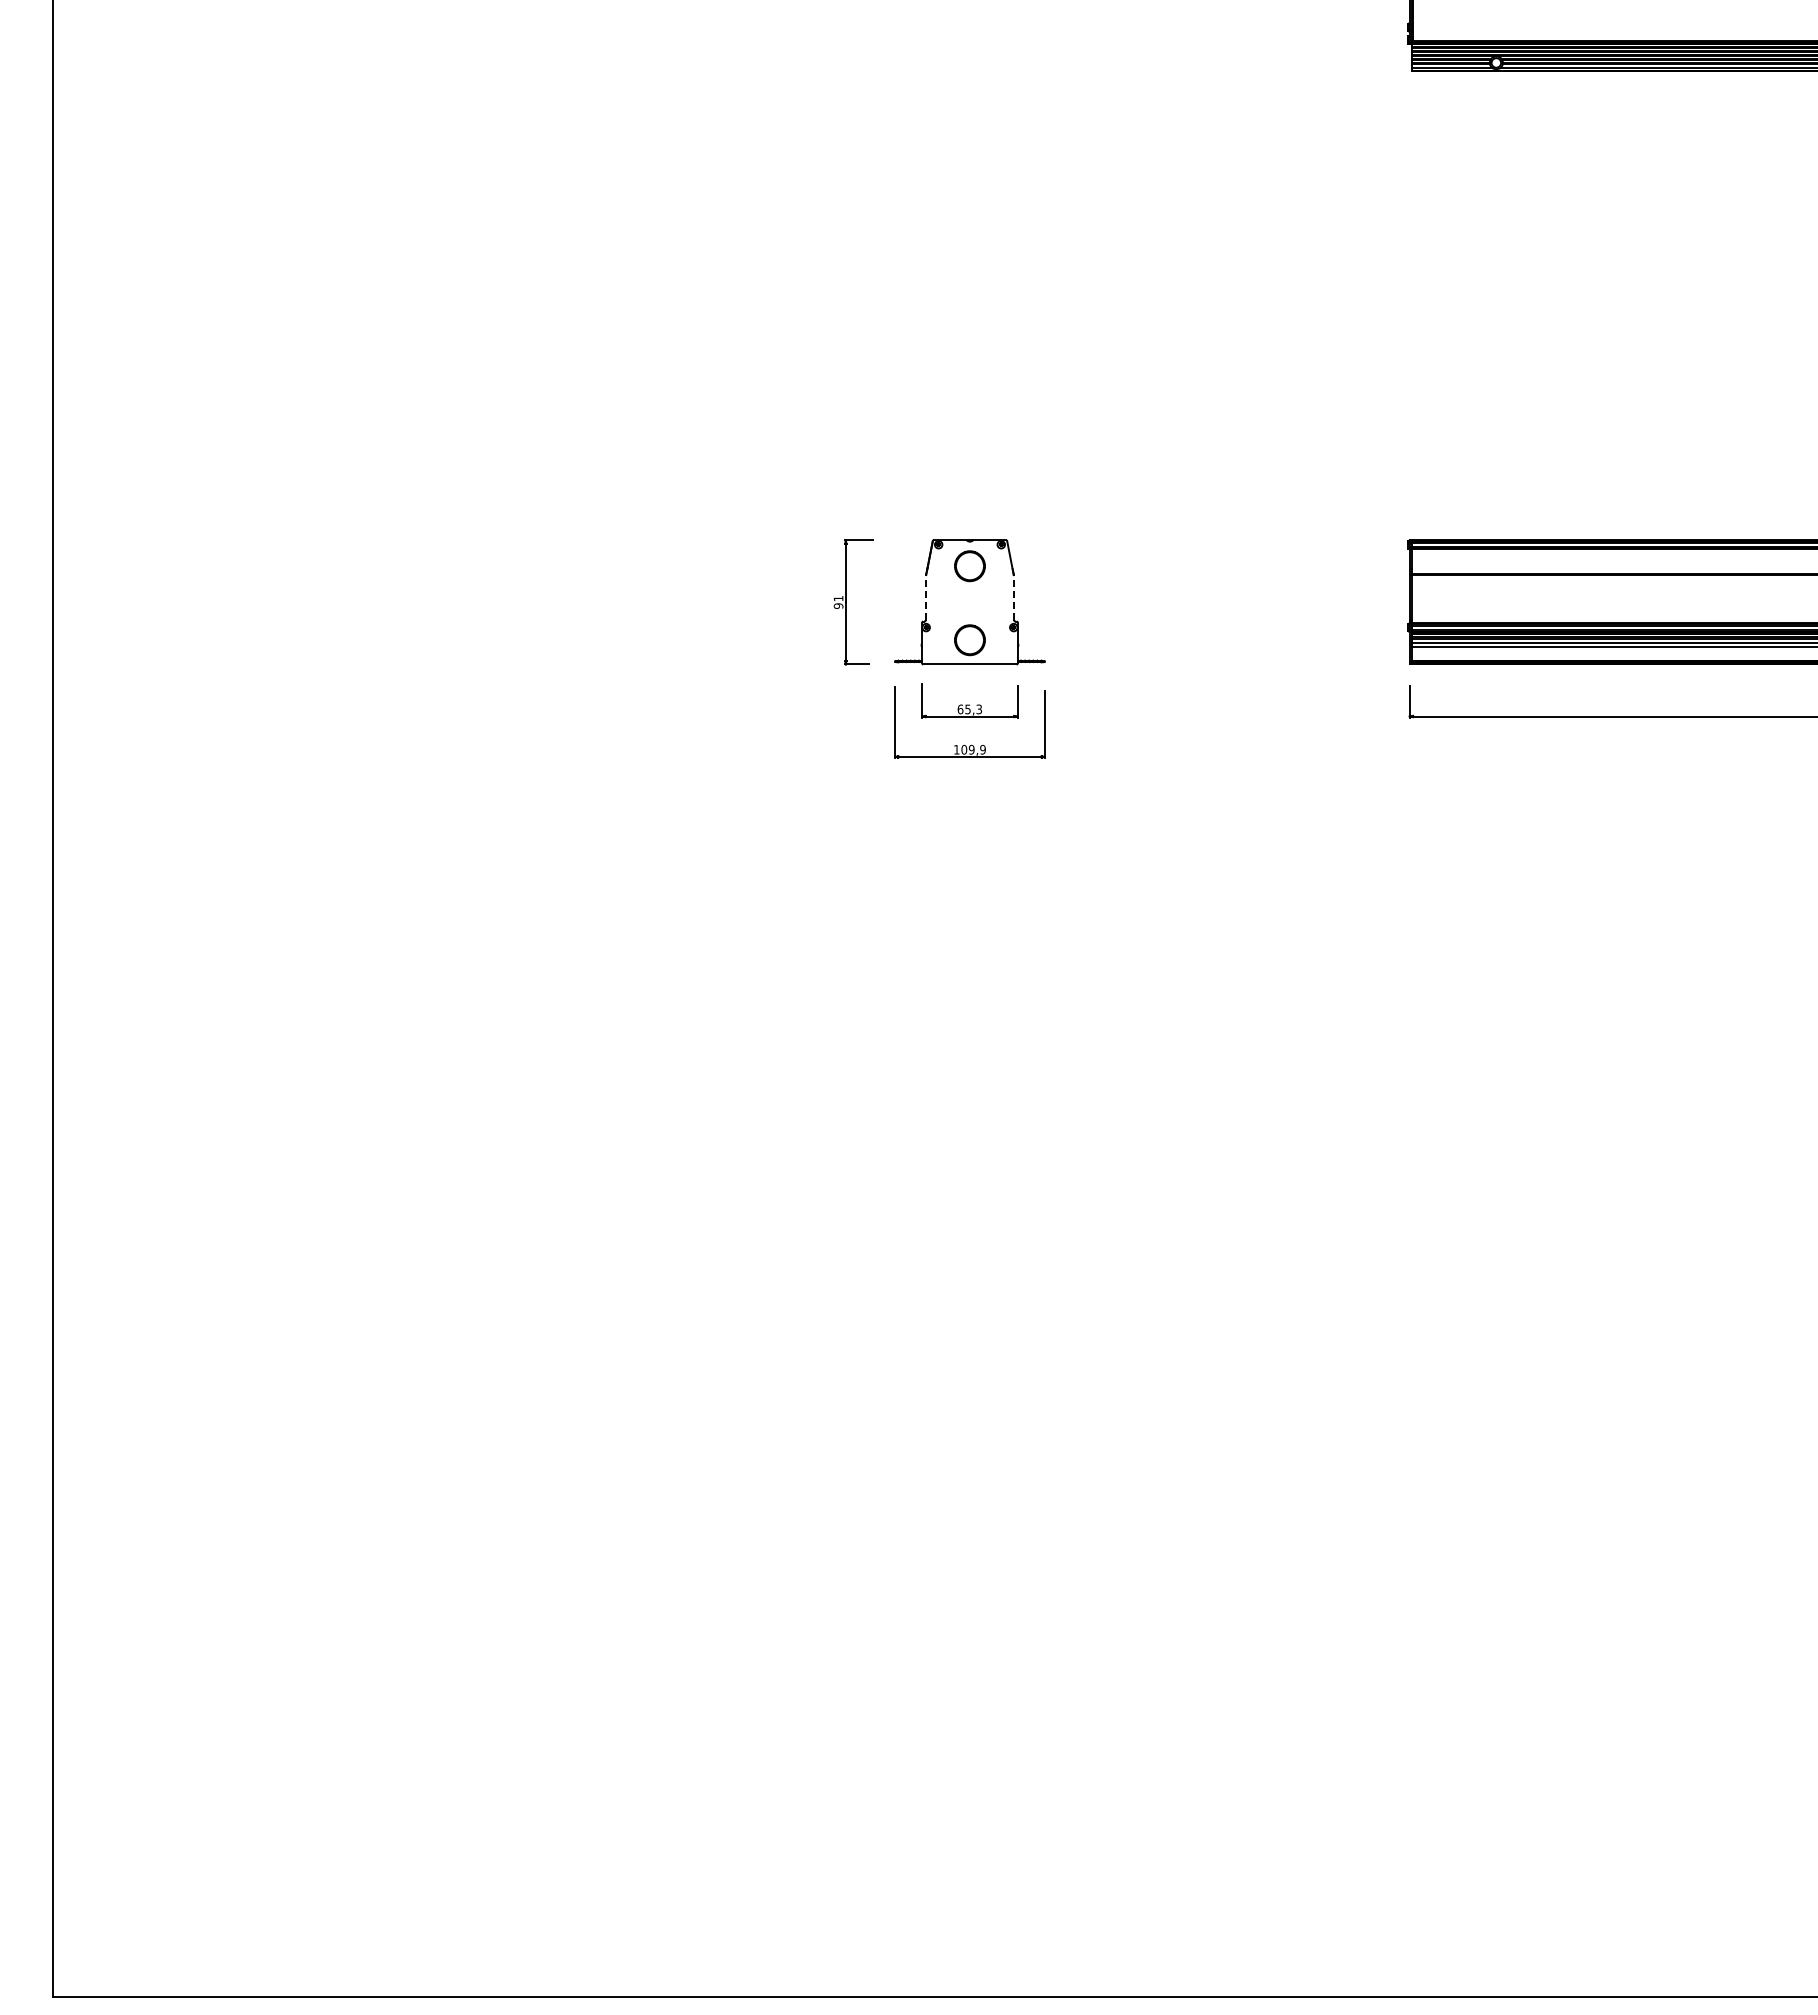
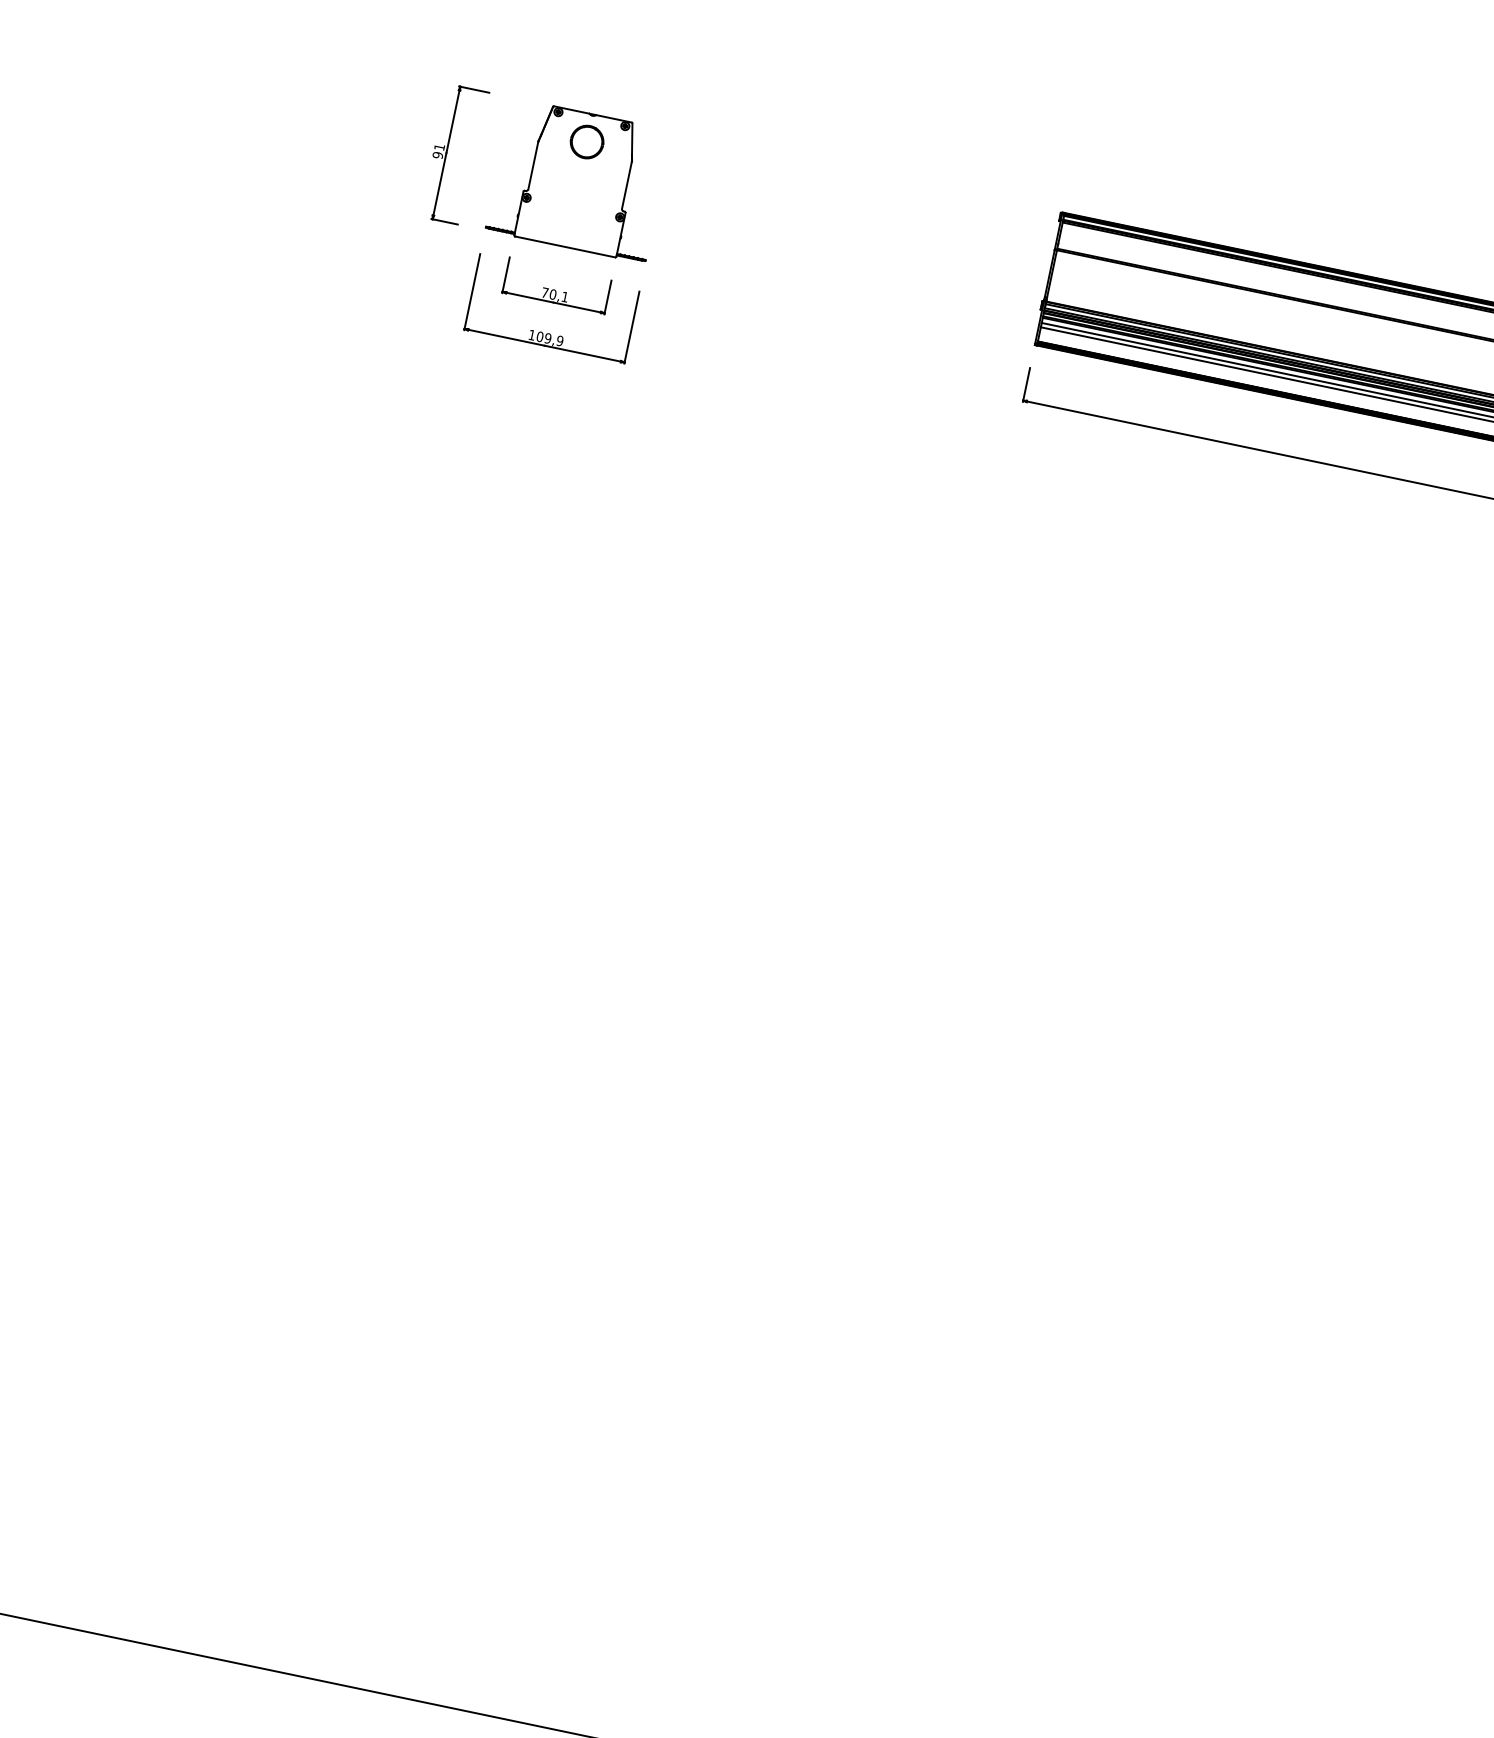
line: (926, 596) -> (533, 164), dashed -> solid
line: (1013, 597) -> (626, 185), dashed -> solid
part: (969, 640) -> (570, 221), removed
text: (969, 709) -> (554, 294), 65,3 -> 70,1

